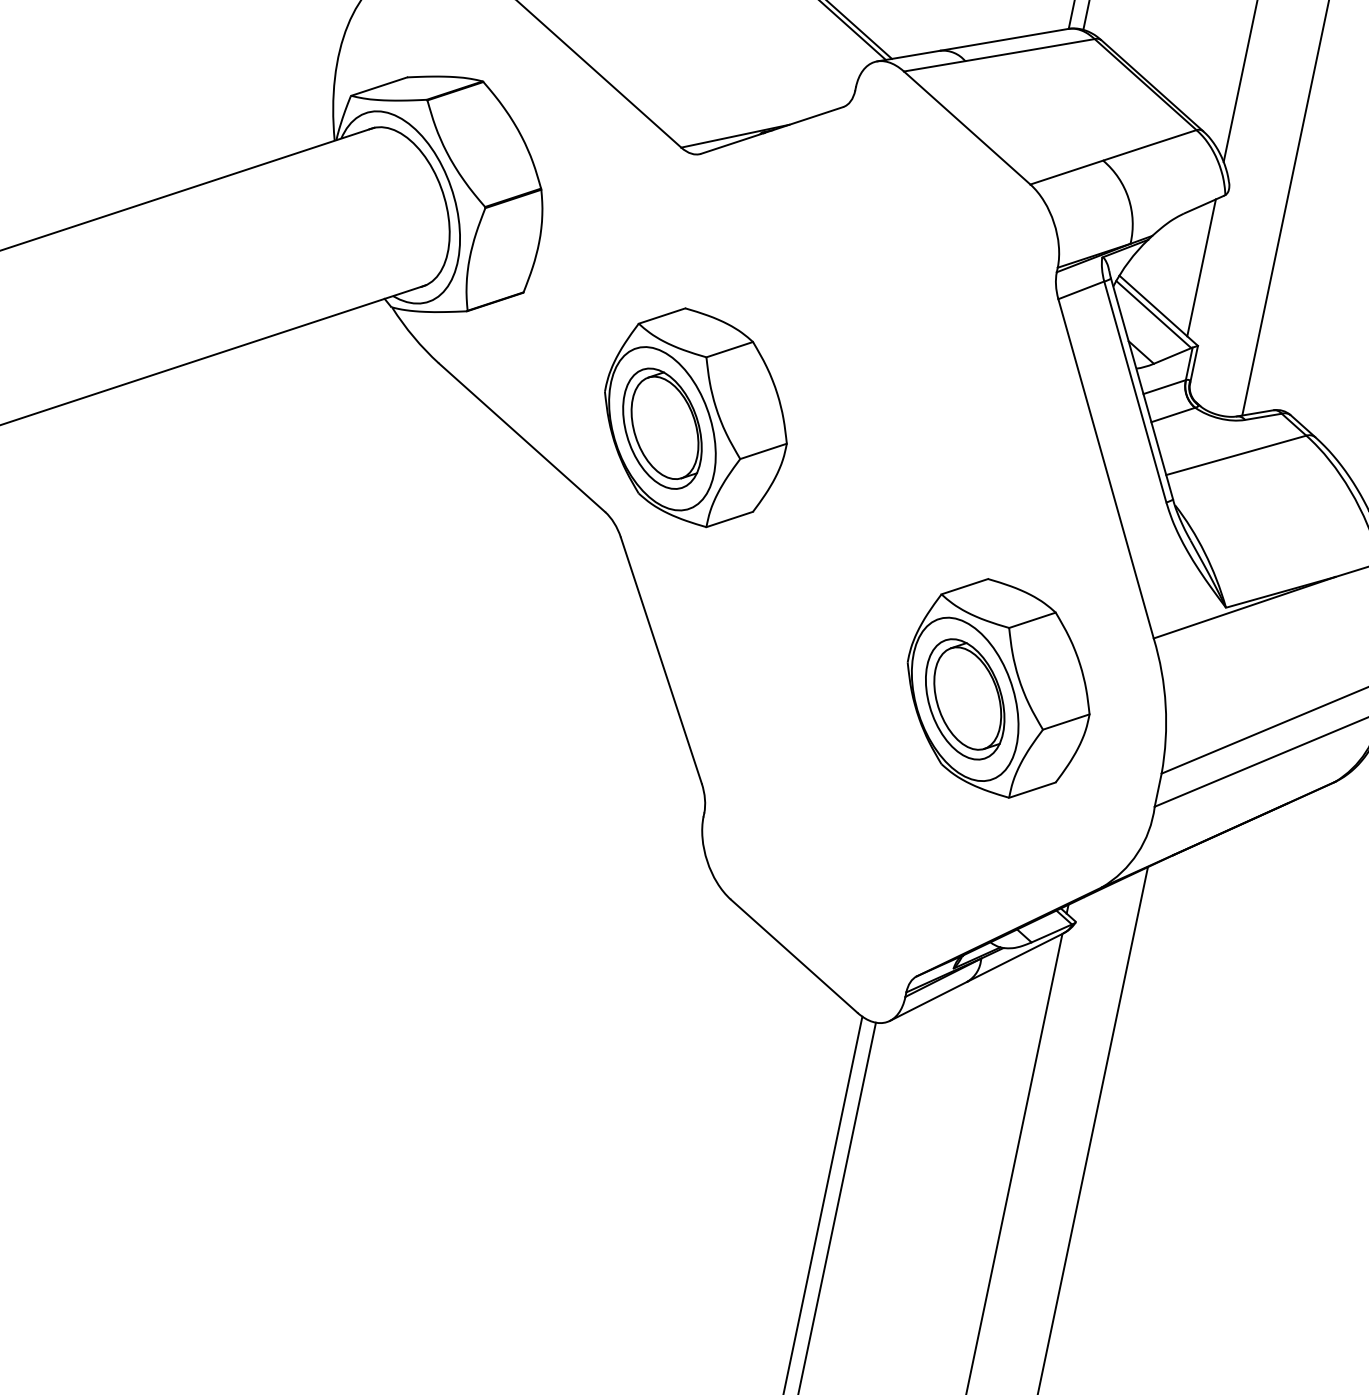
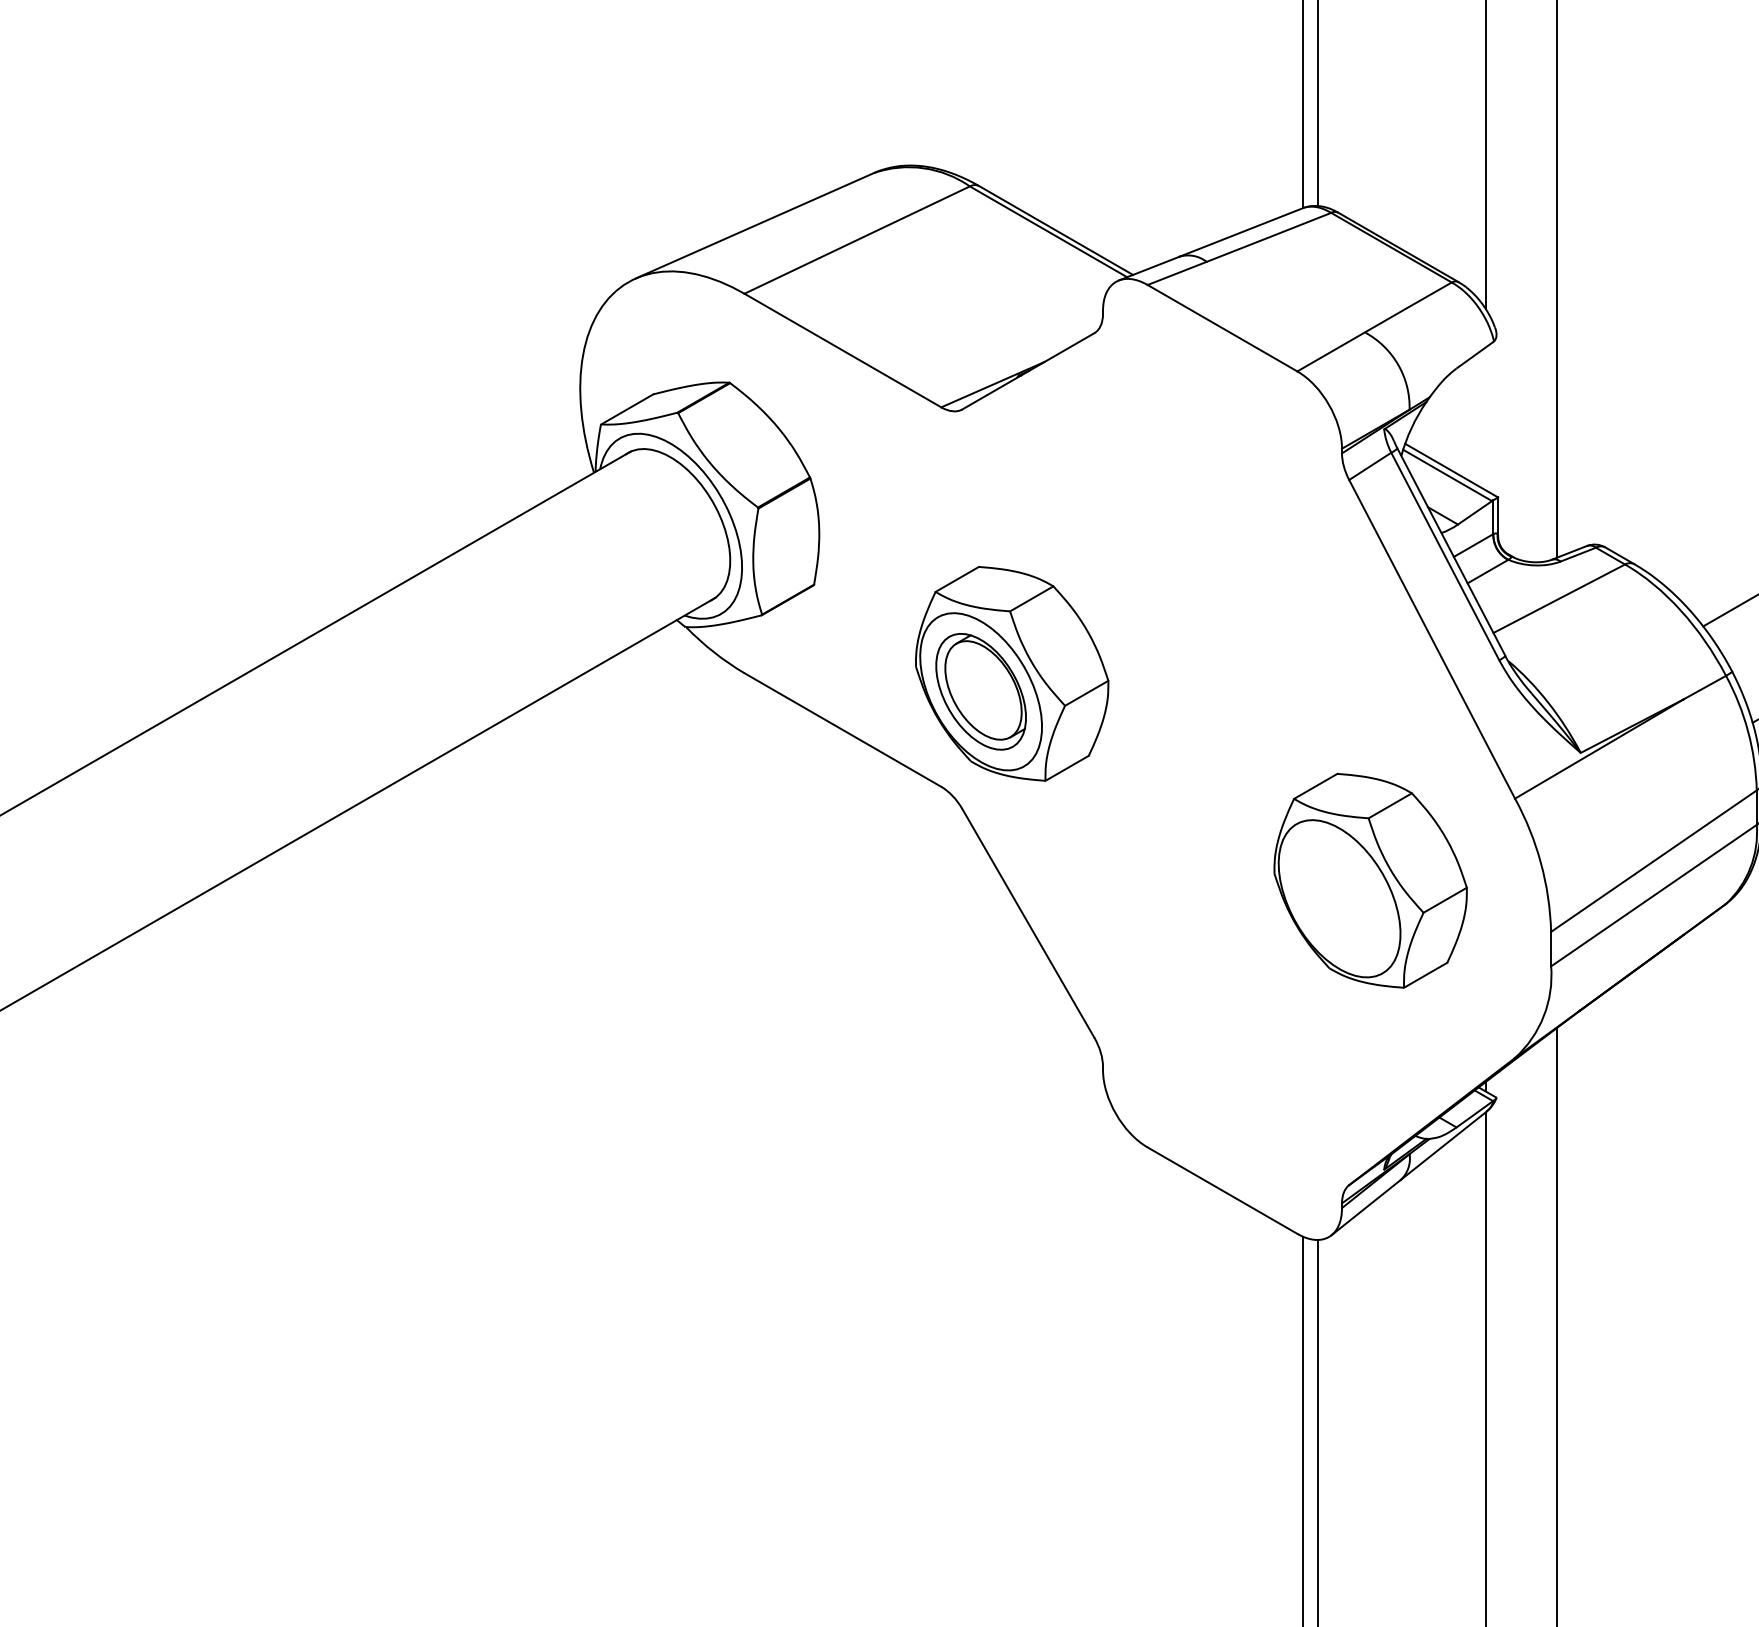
line: (1201, 267) -> (1485, 418), removed
part: (965, 699) -> (1339, 898), removed

